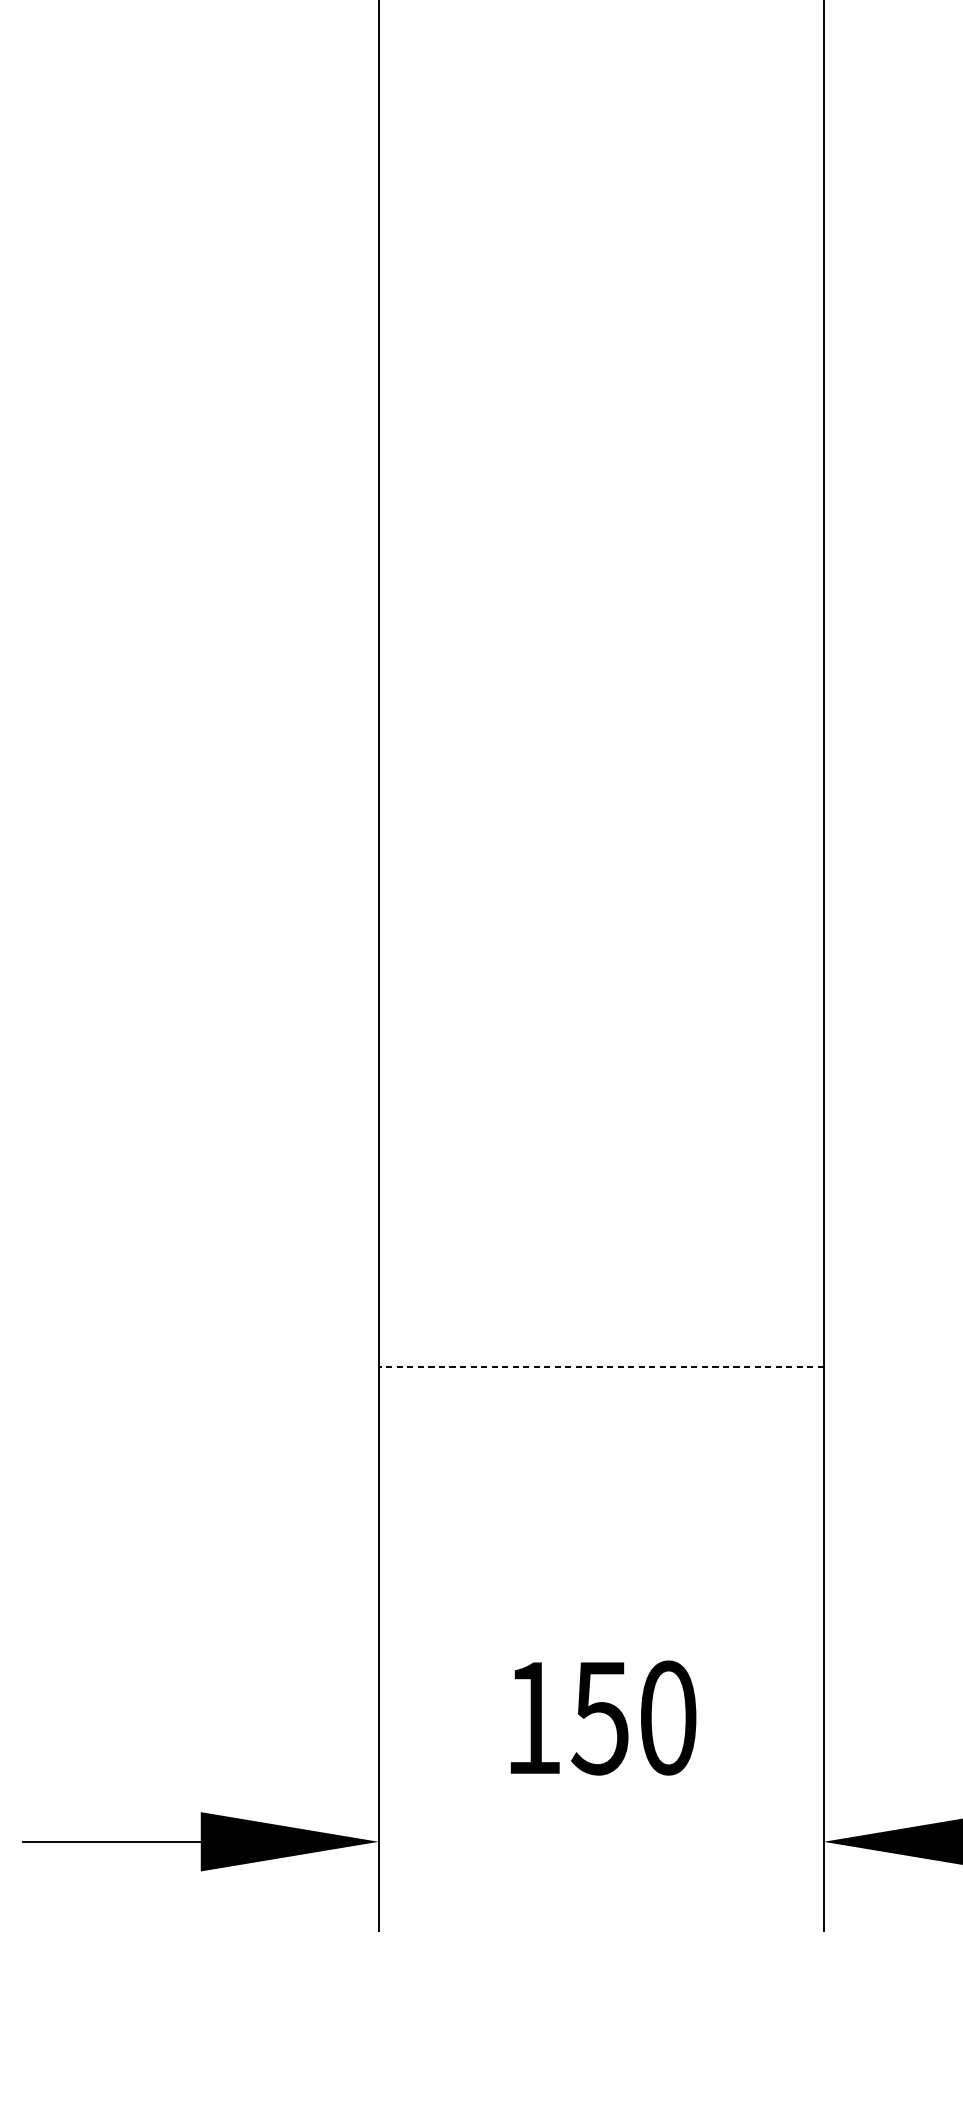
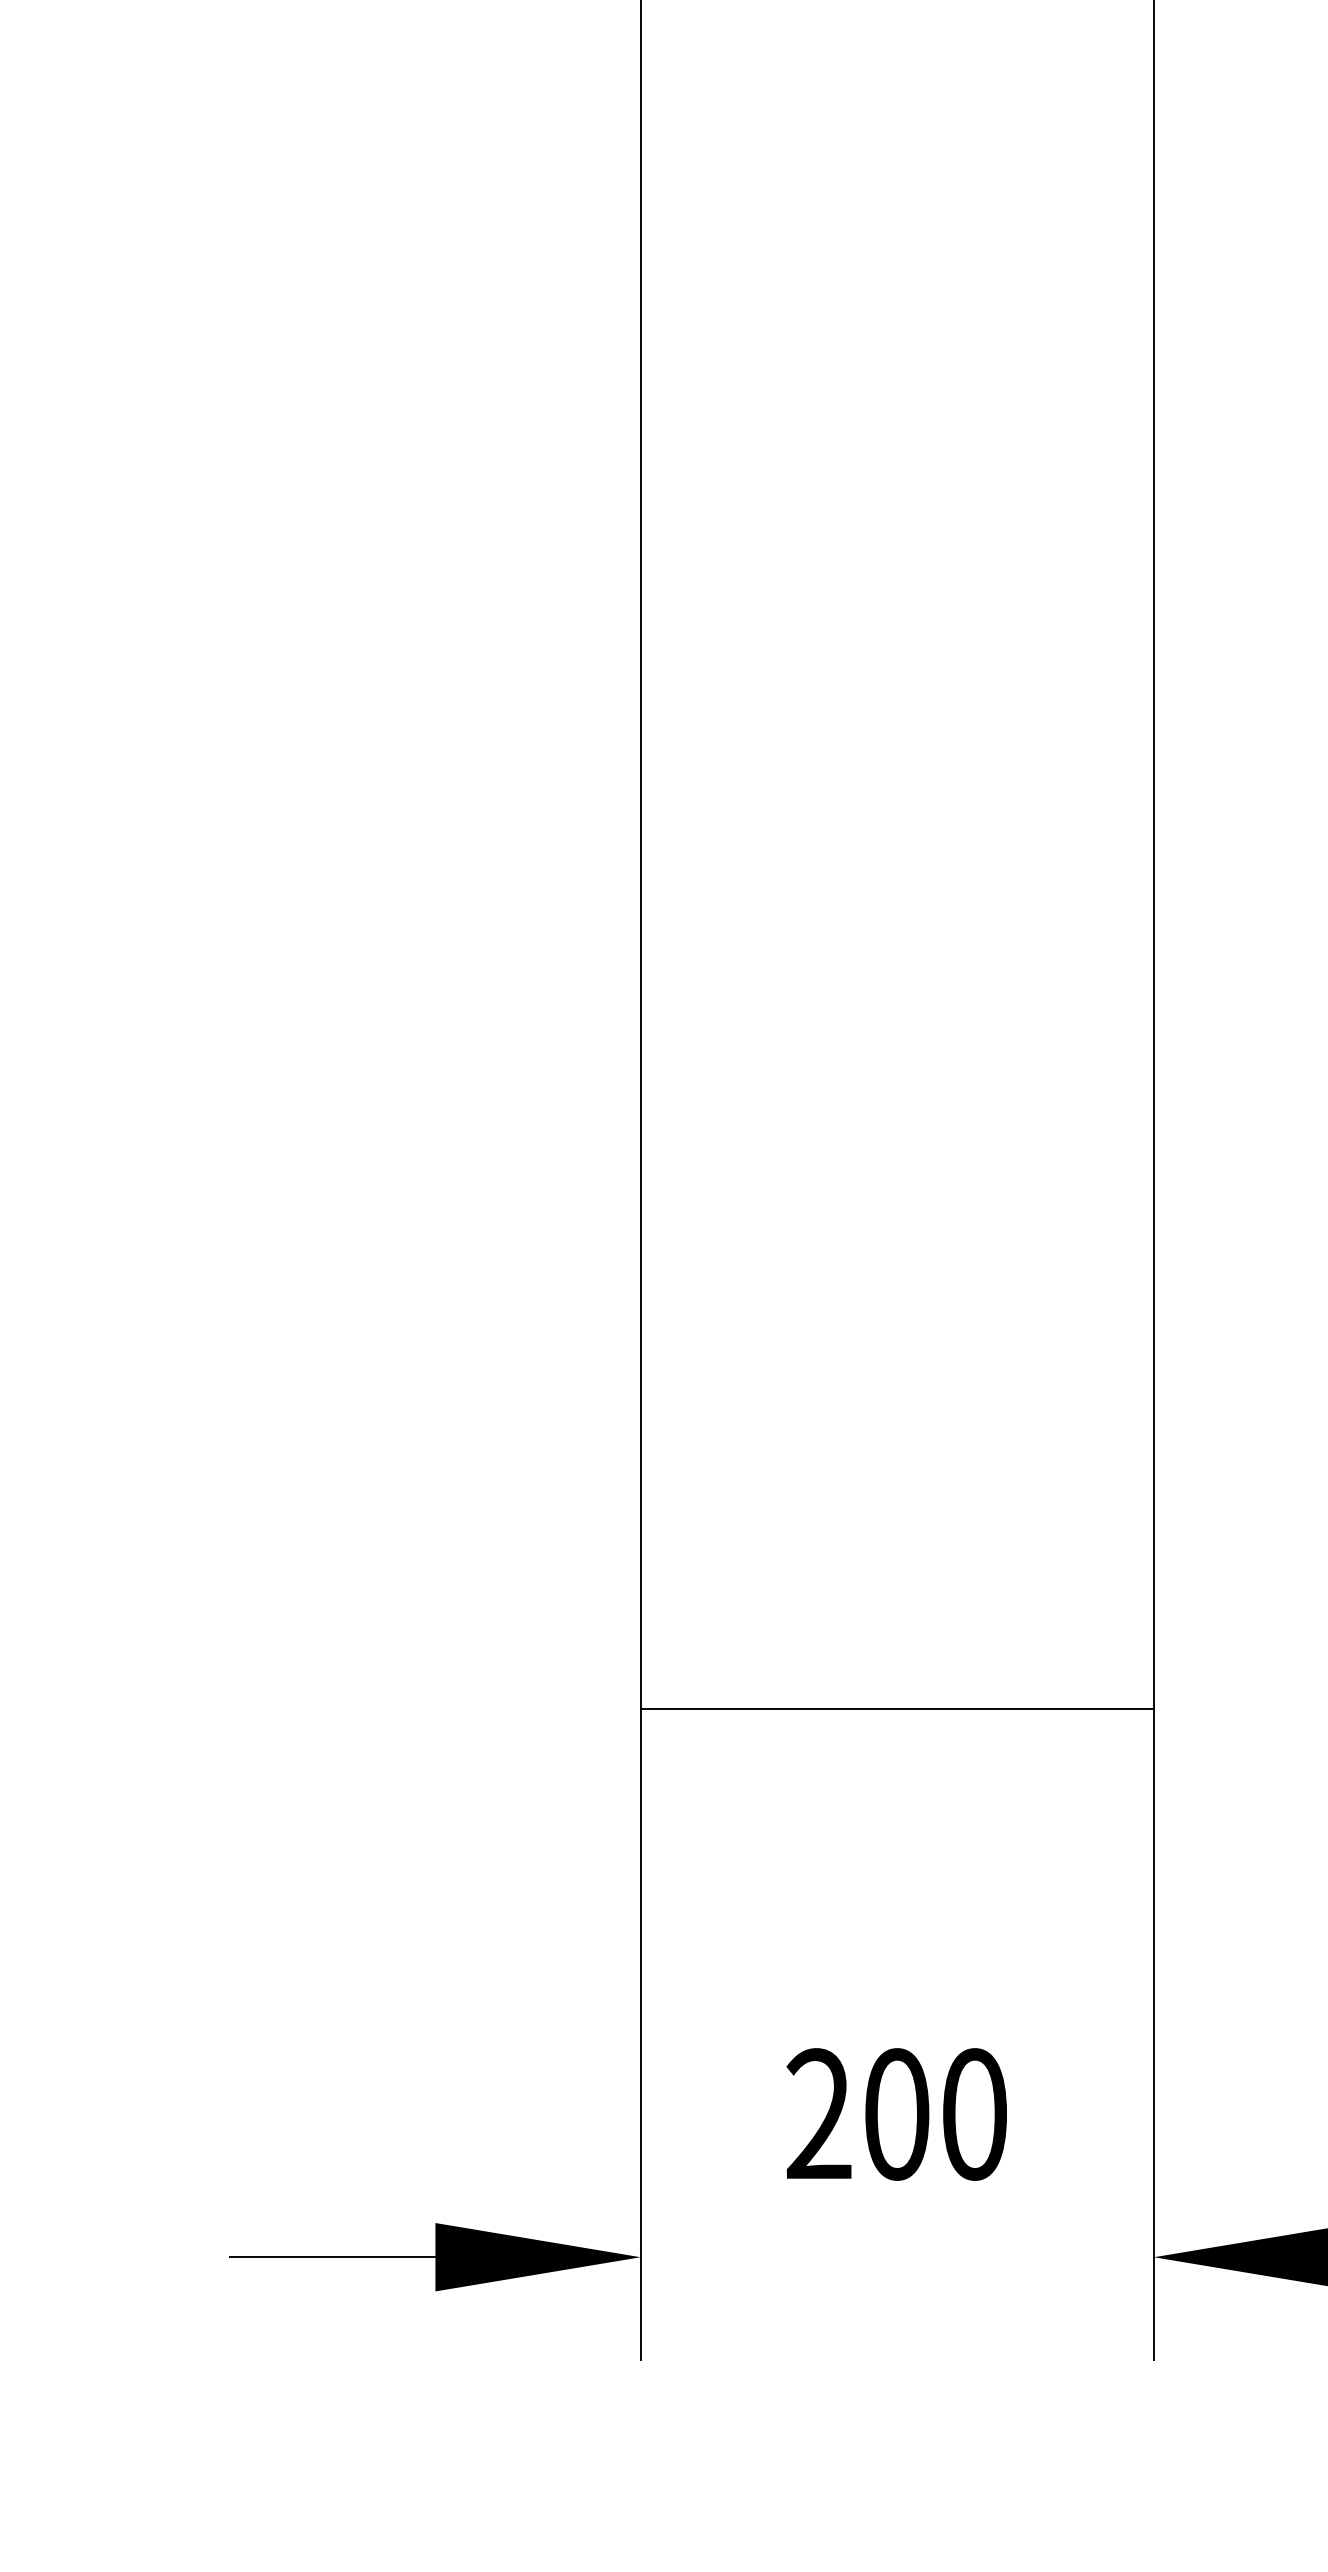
line: (601, 1366) -> (897, 1709), dashed -> solid
text: (566, 1718) -> (857, 2114), 150 -> 200

